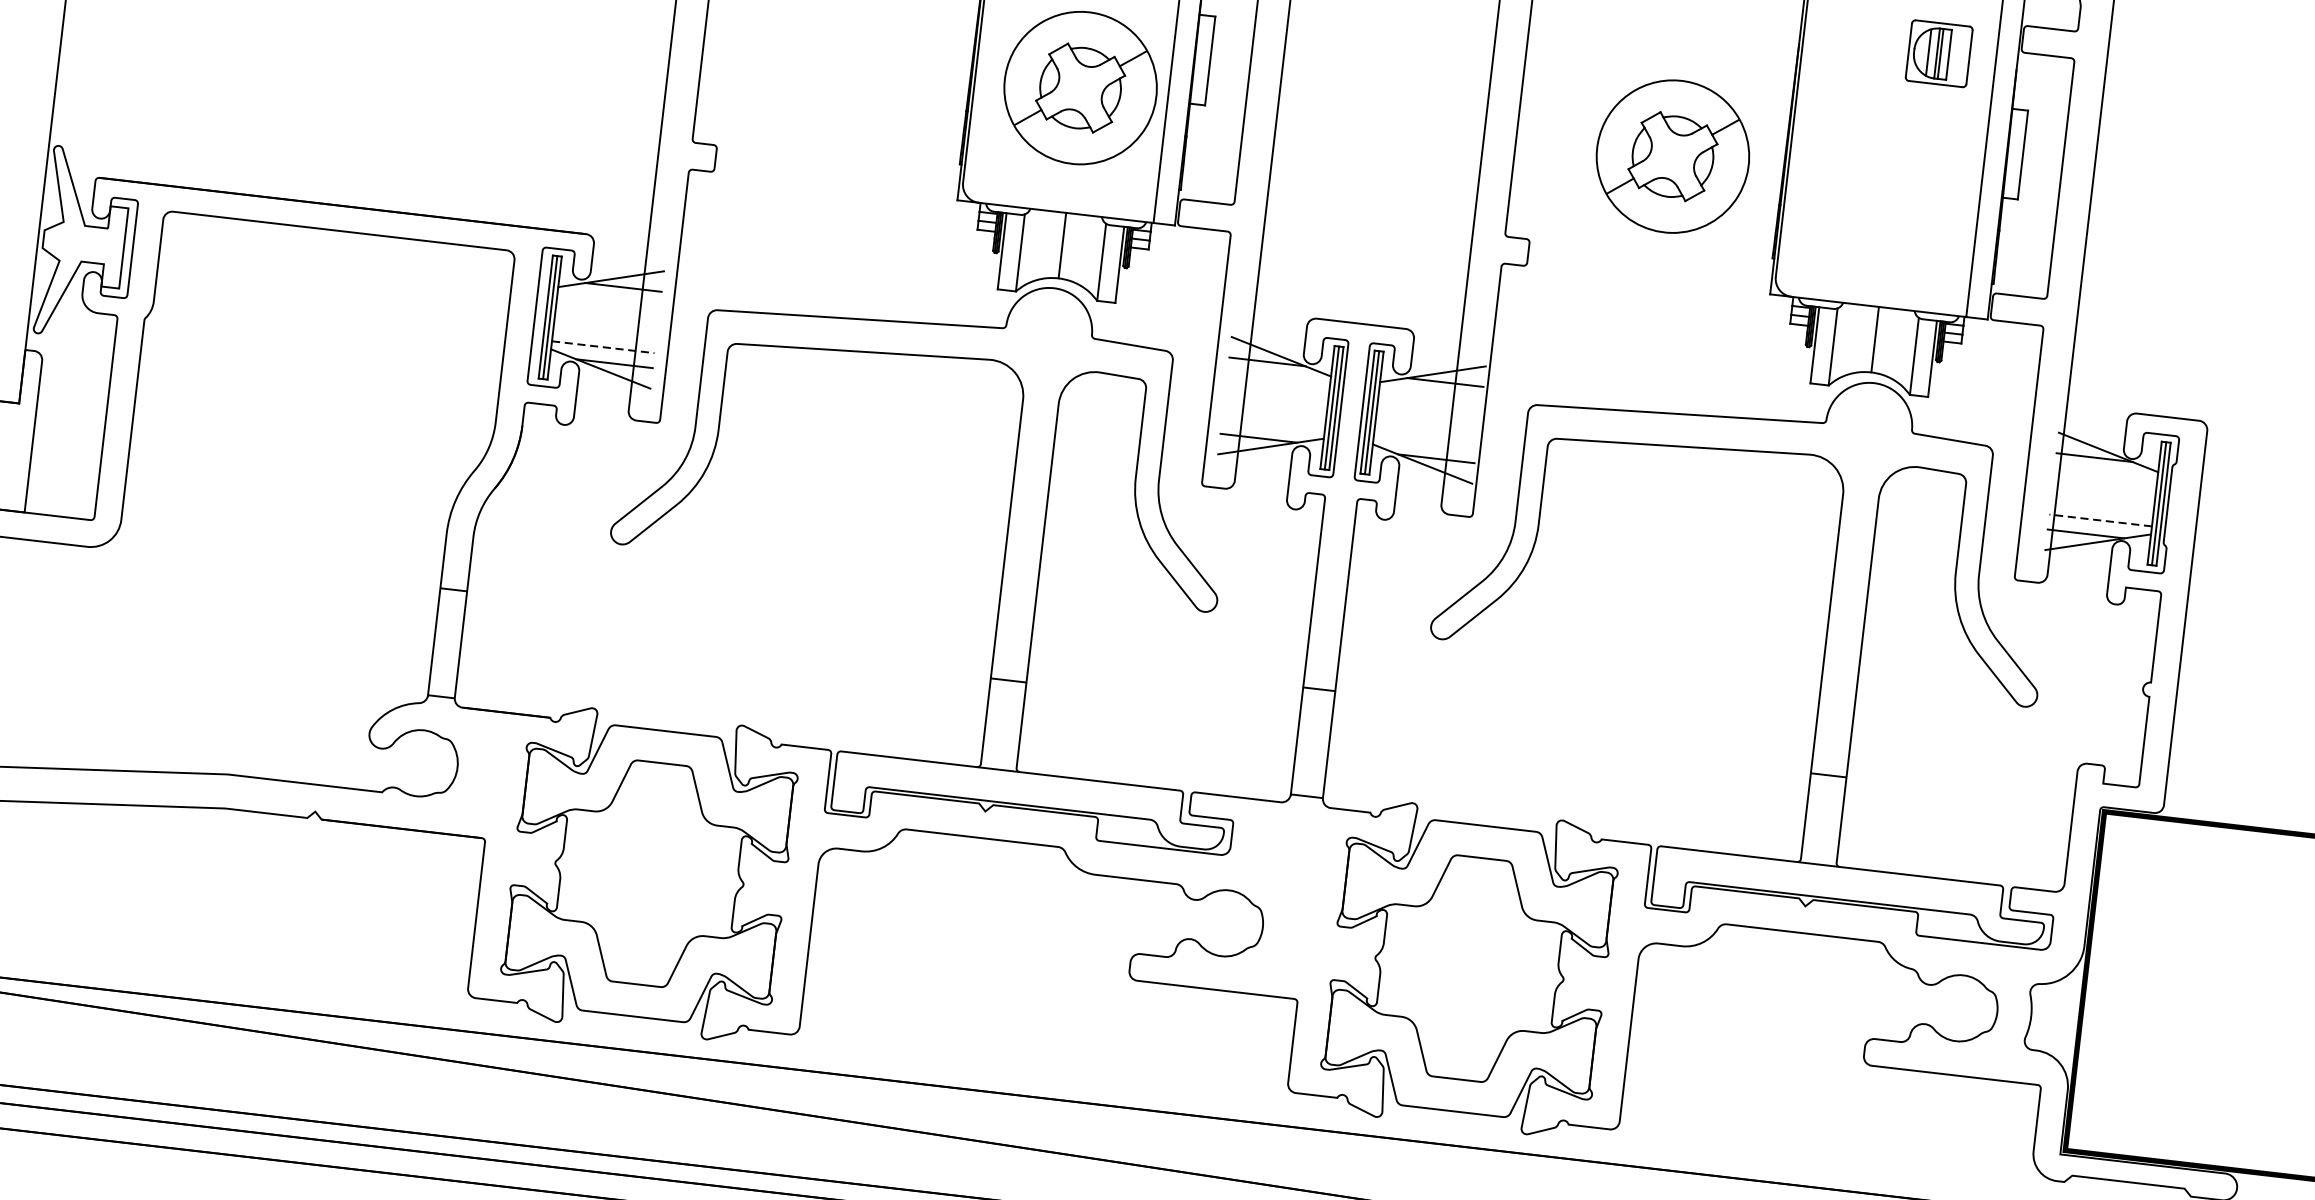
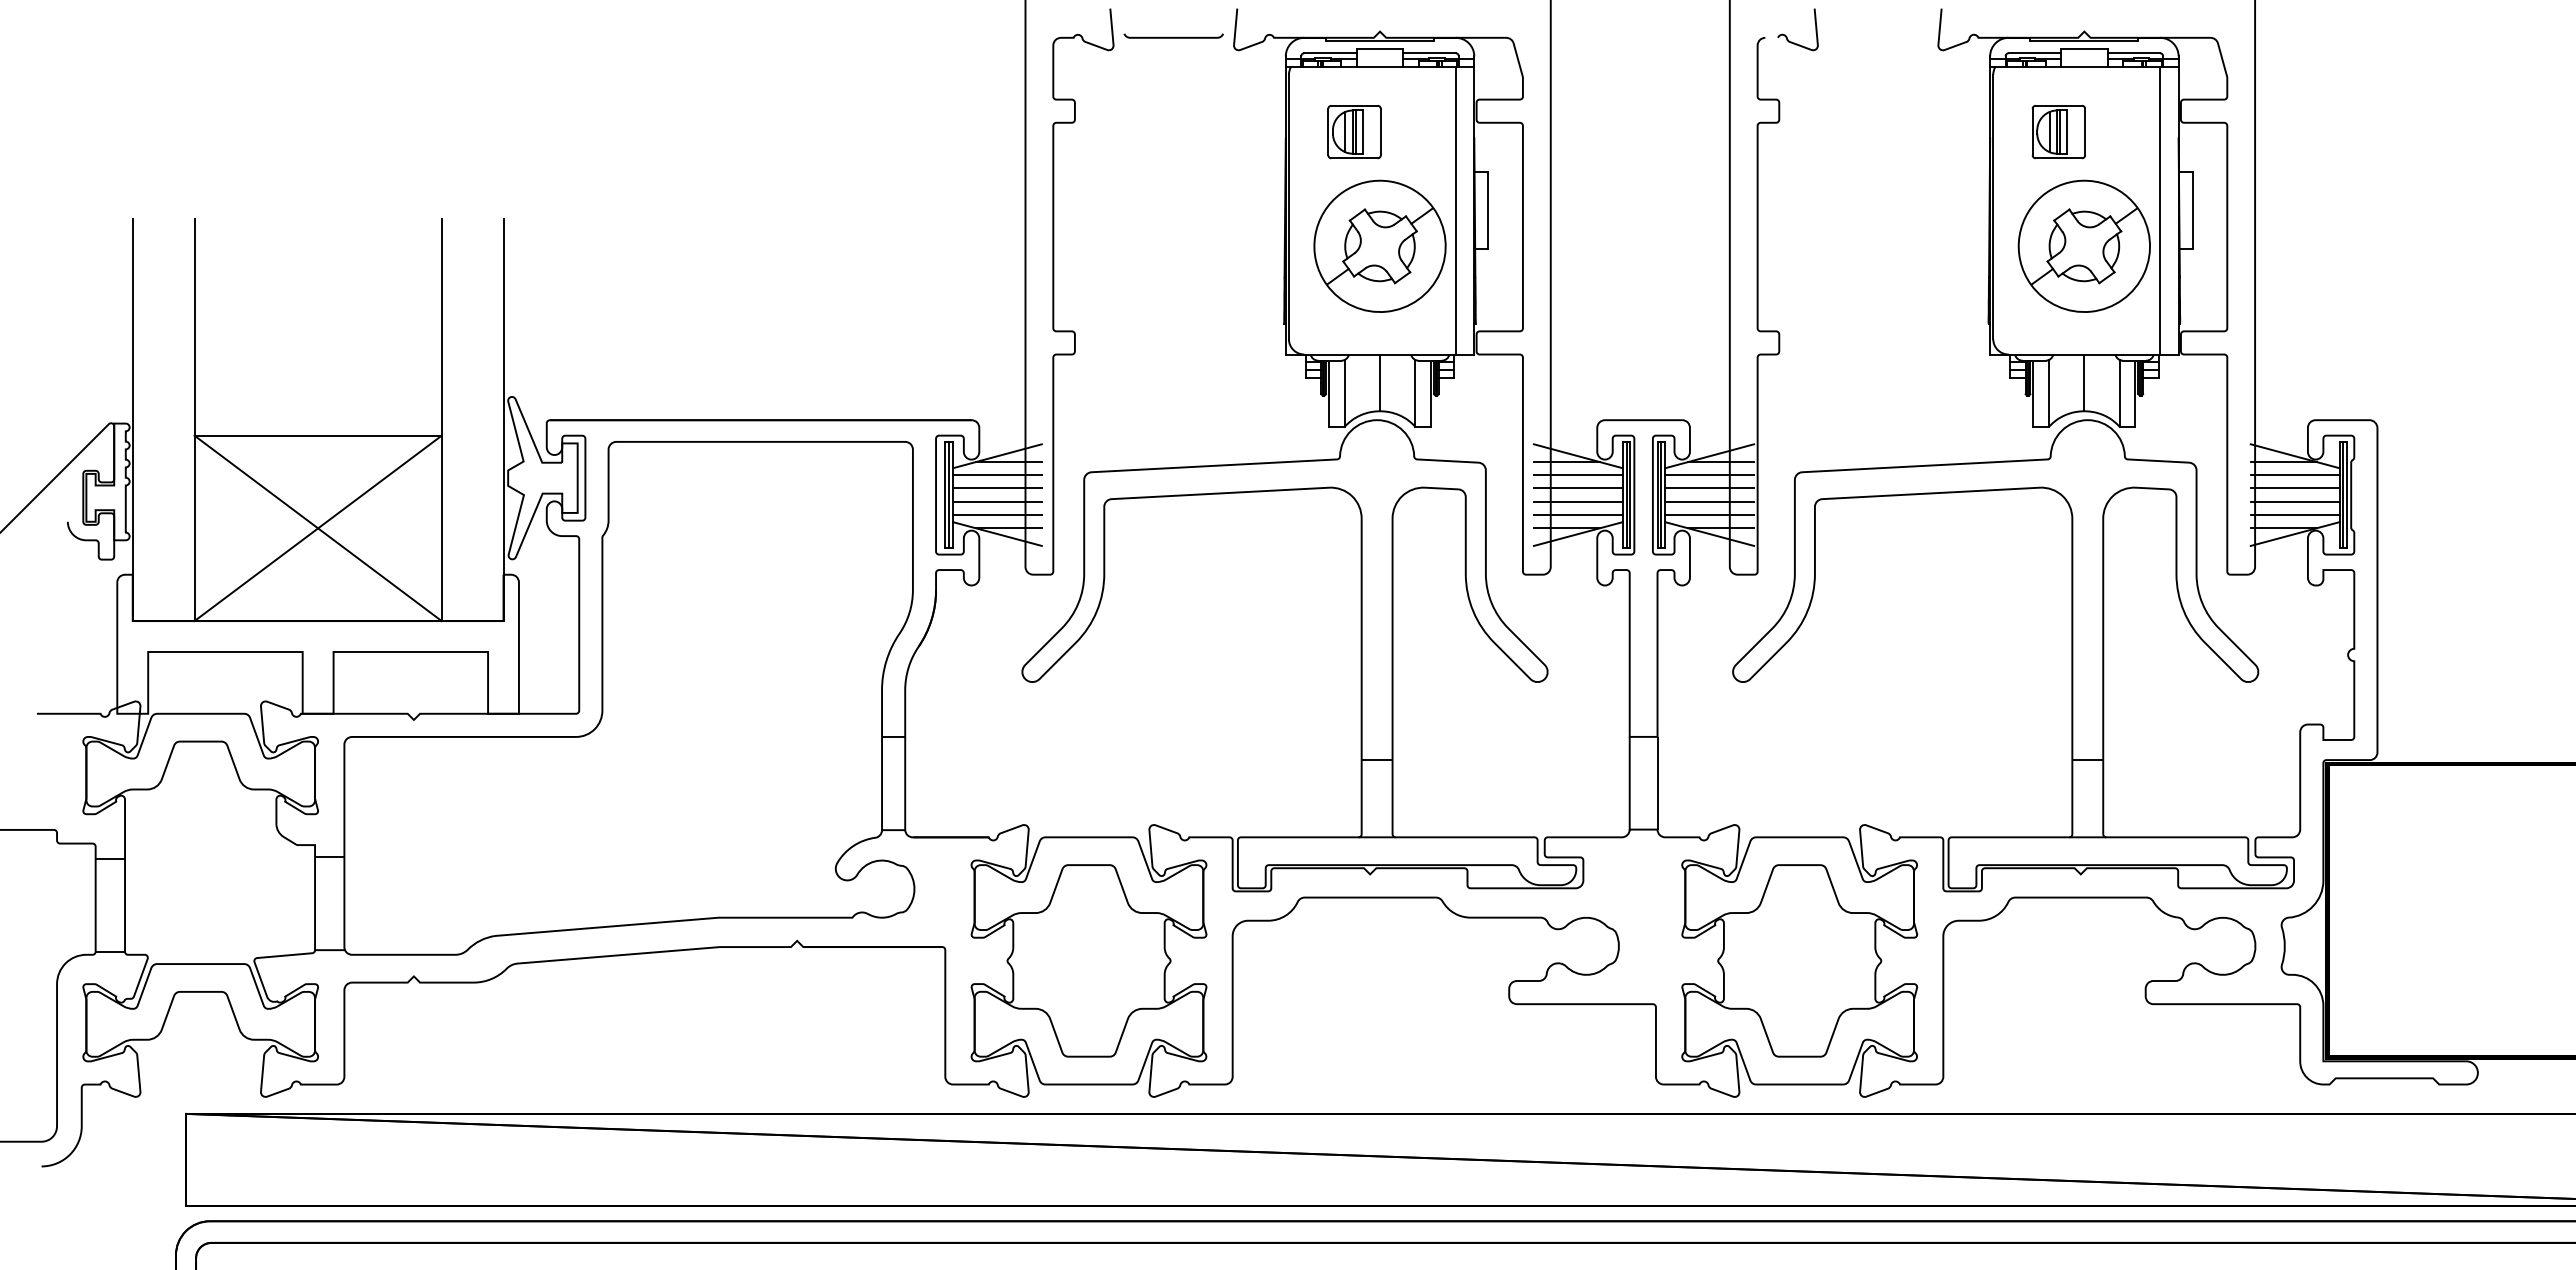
part: (1938, 54) -> (2058, 132), moved
part: (1672, 155) -> (2083, 245), moved
line: (608, 301) -> (997, 475), added
line: (606, 316) -> (997, 488), added
line: (605, 332) -> (997, 502), added
line: (603, 347) -> (997, 515), dashed -> solid
line: (1277, 378) -> (1577, 475), added
line: (1276, 393) -> (1577, 488), added
line: (1430, 396) -> (1709, 475), added
line: (1274, 410) -> (1577, 502), added
line: (1428, 411) -> (1709, 488), added
line: (1272, 425) -> (1577, 515), added
line: (1426, 427) -> (1709, 502), added
line: (1424, 442) -> (1709, 515), added
line: (2105, 474) -> (2294, 475), added
line: (2103, 489) -> (2294, 488), added
line: (2101, 505) -> (2294, 502), added
line: (2099, 520) -> (2294, 515), dashed -> solid

